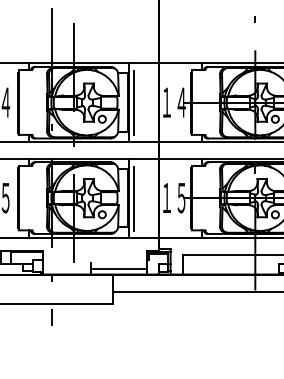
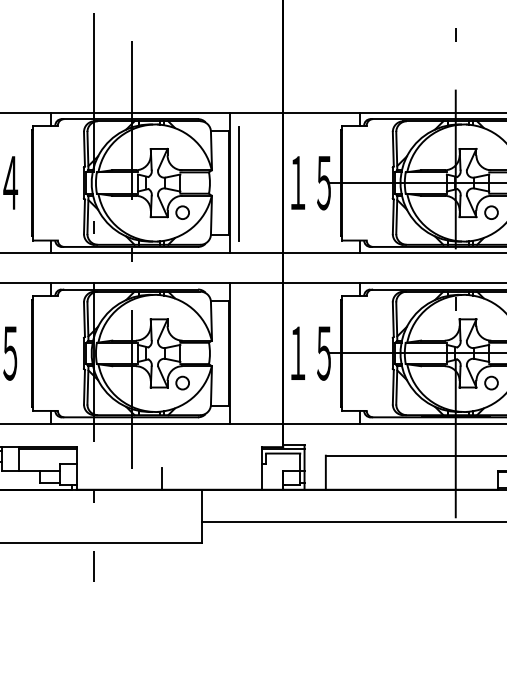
text: (181, 102) -> (323, 182), １４ -> １５
line: (133, 198) -> (238, 354), removed
line: (118, 268) -> (211, 478), removed

